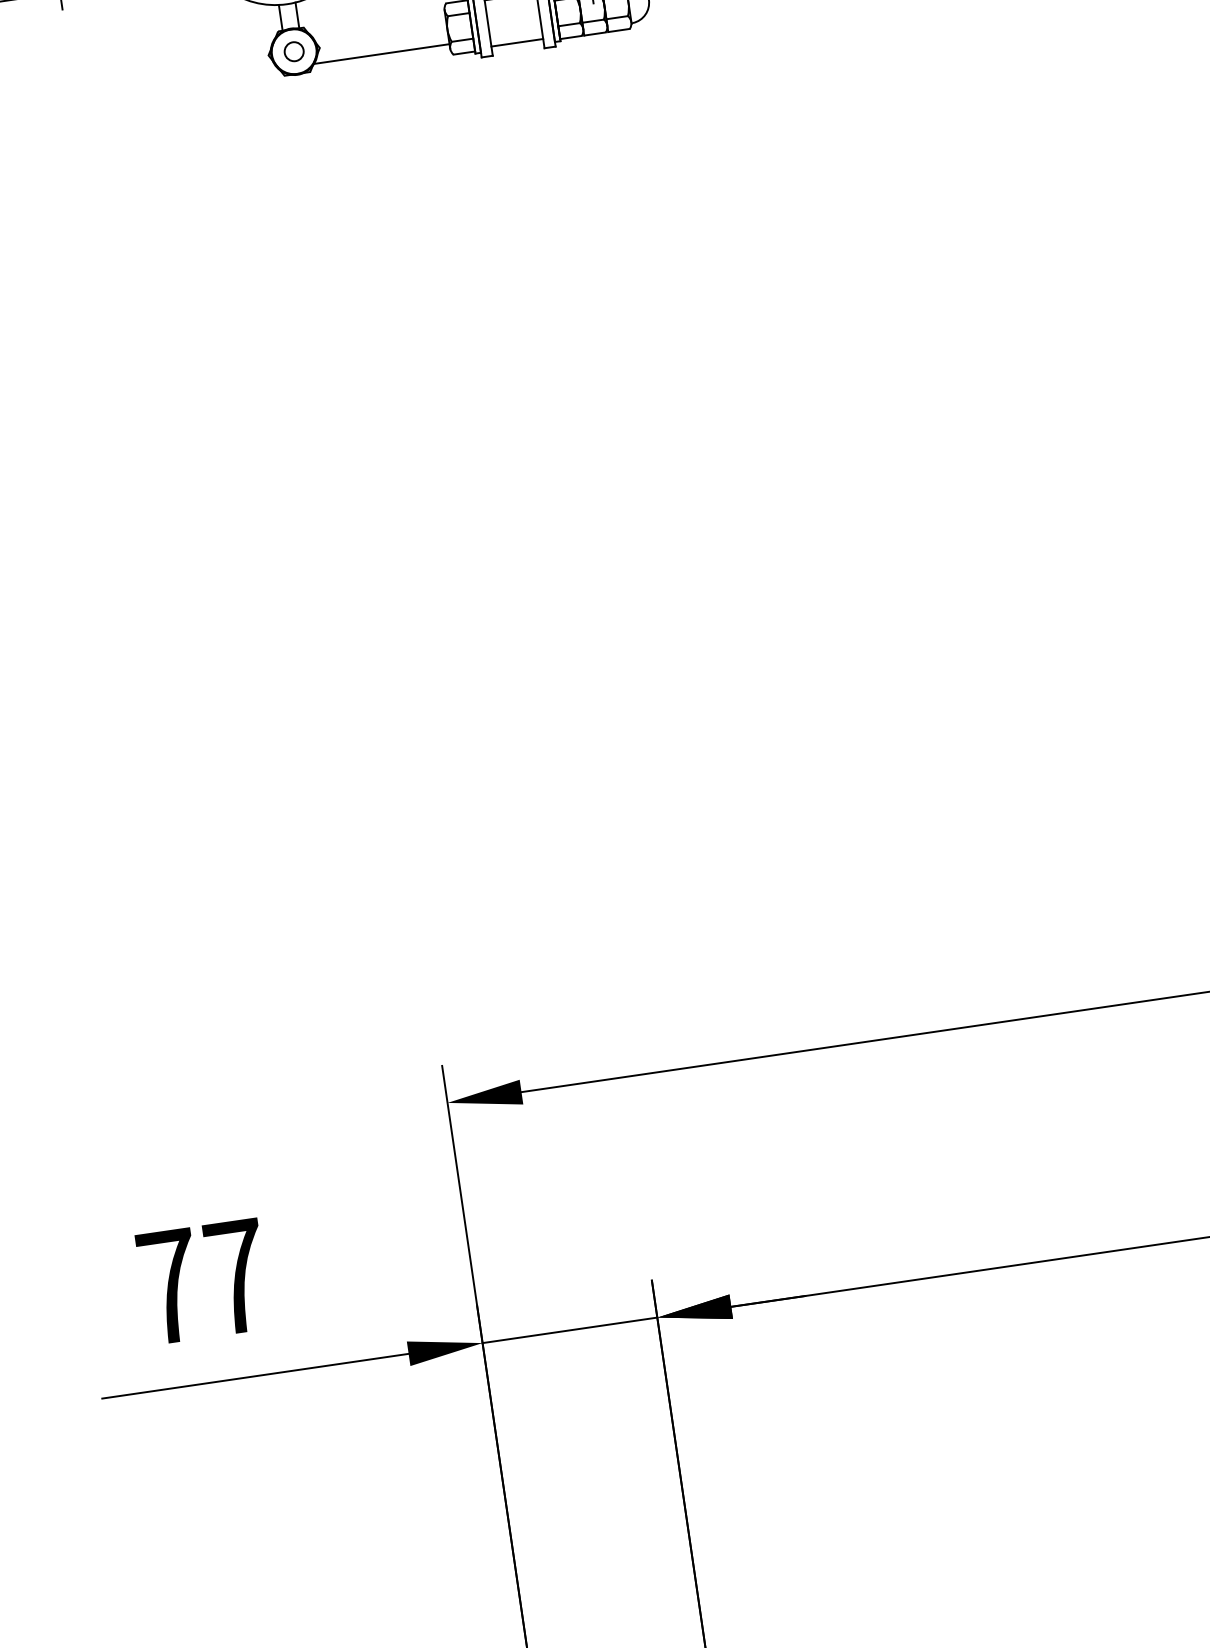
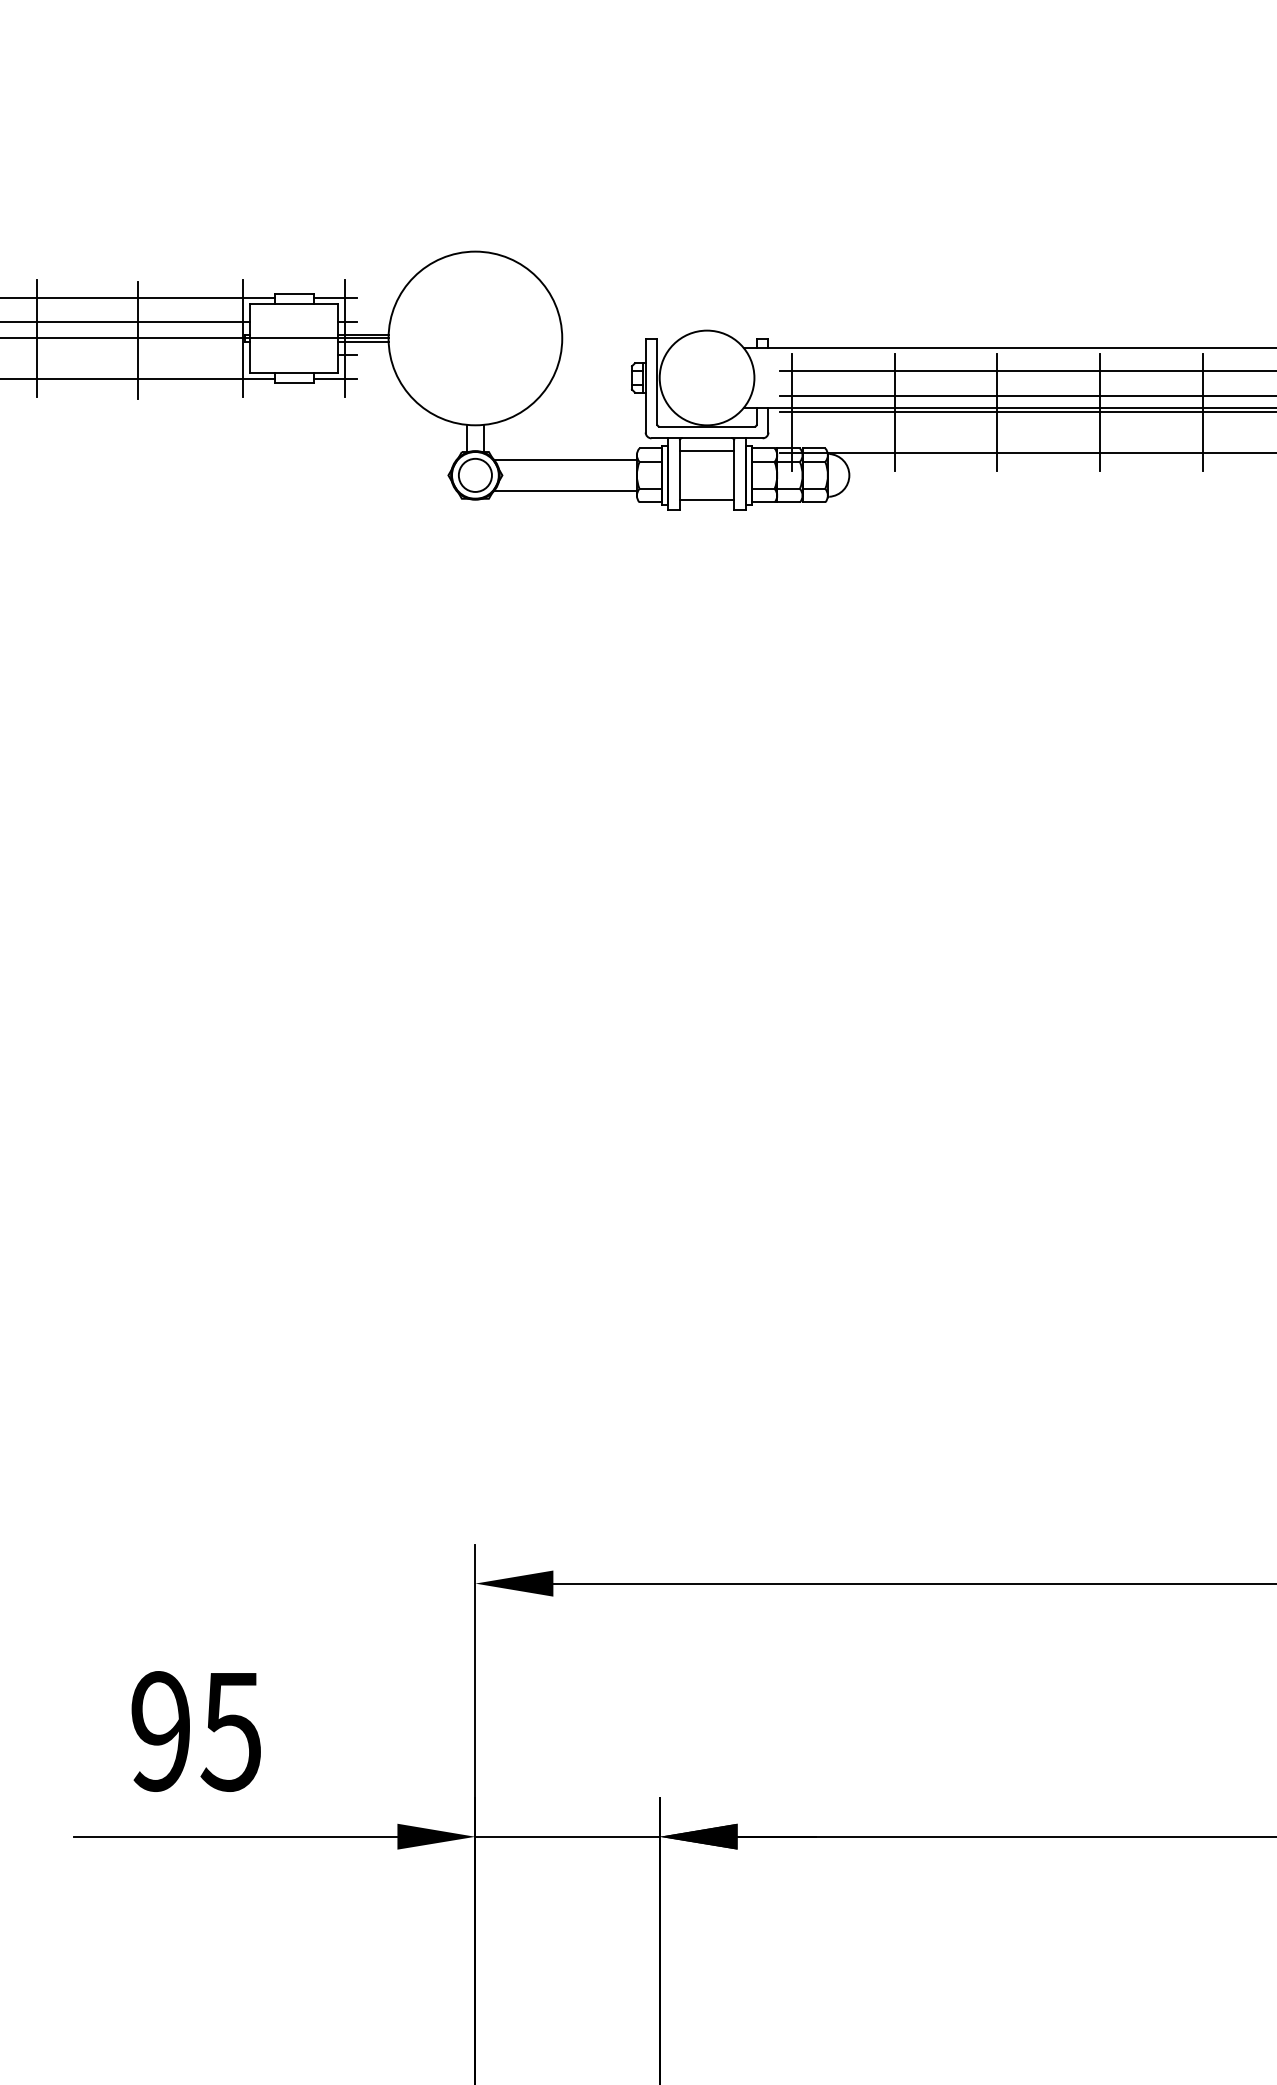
line: (377, 24) -> (565, 459), added
circle: (293, 51) -> (474, 474), size x1.67
text: (203, 1281) -> (196, 1731), 77 -> 95

